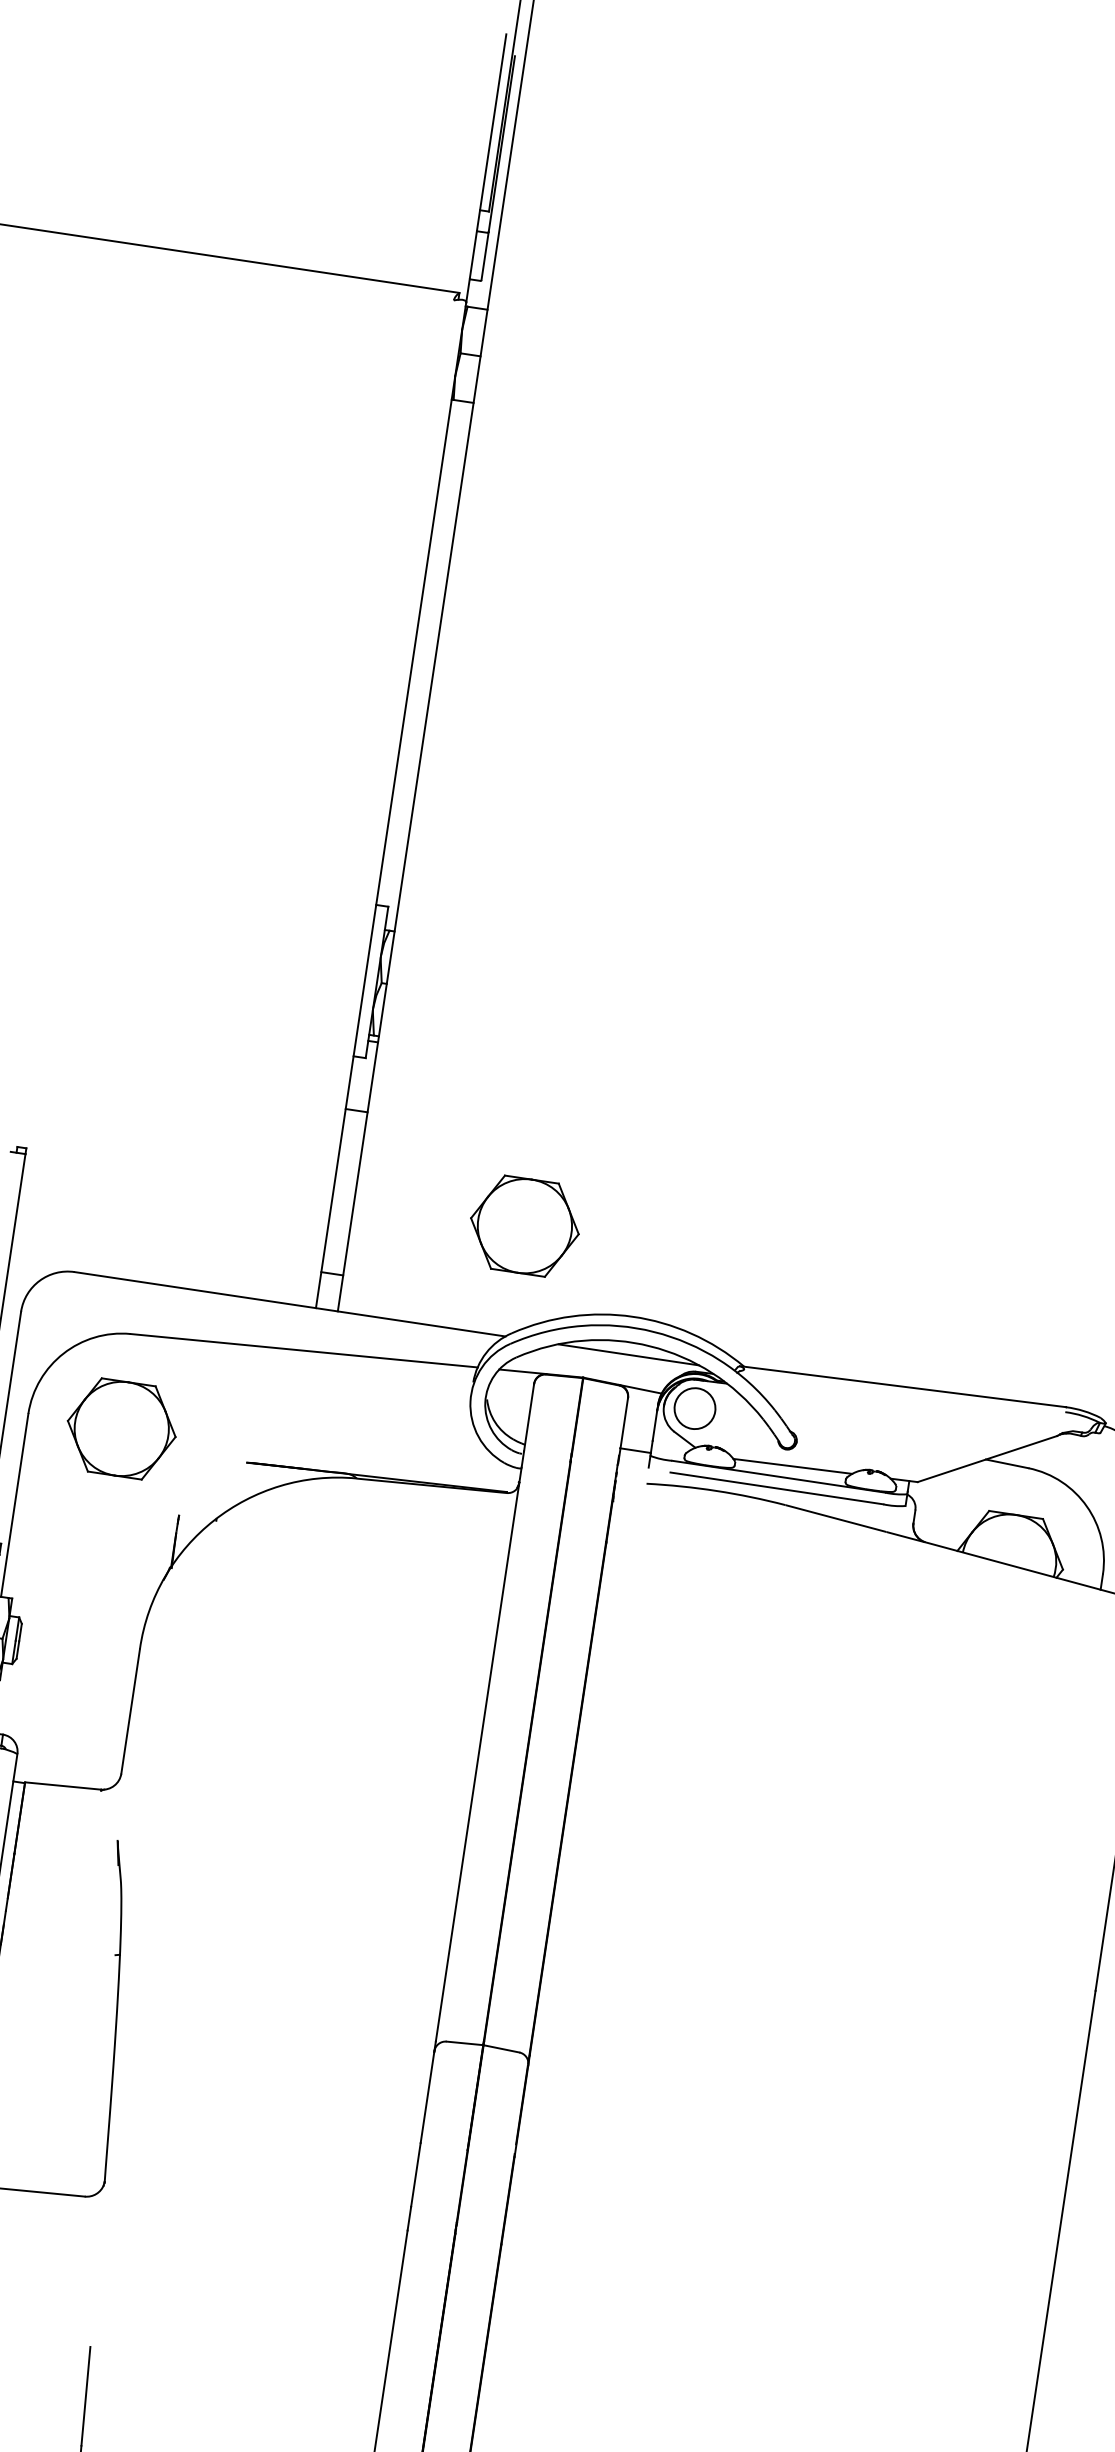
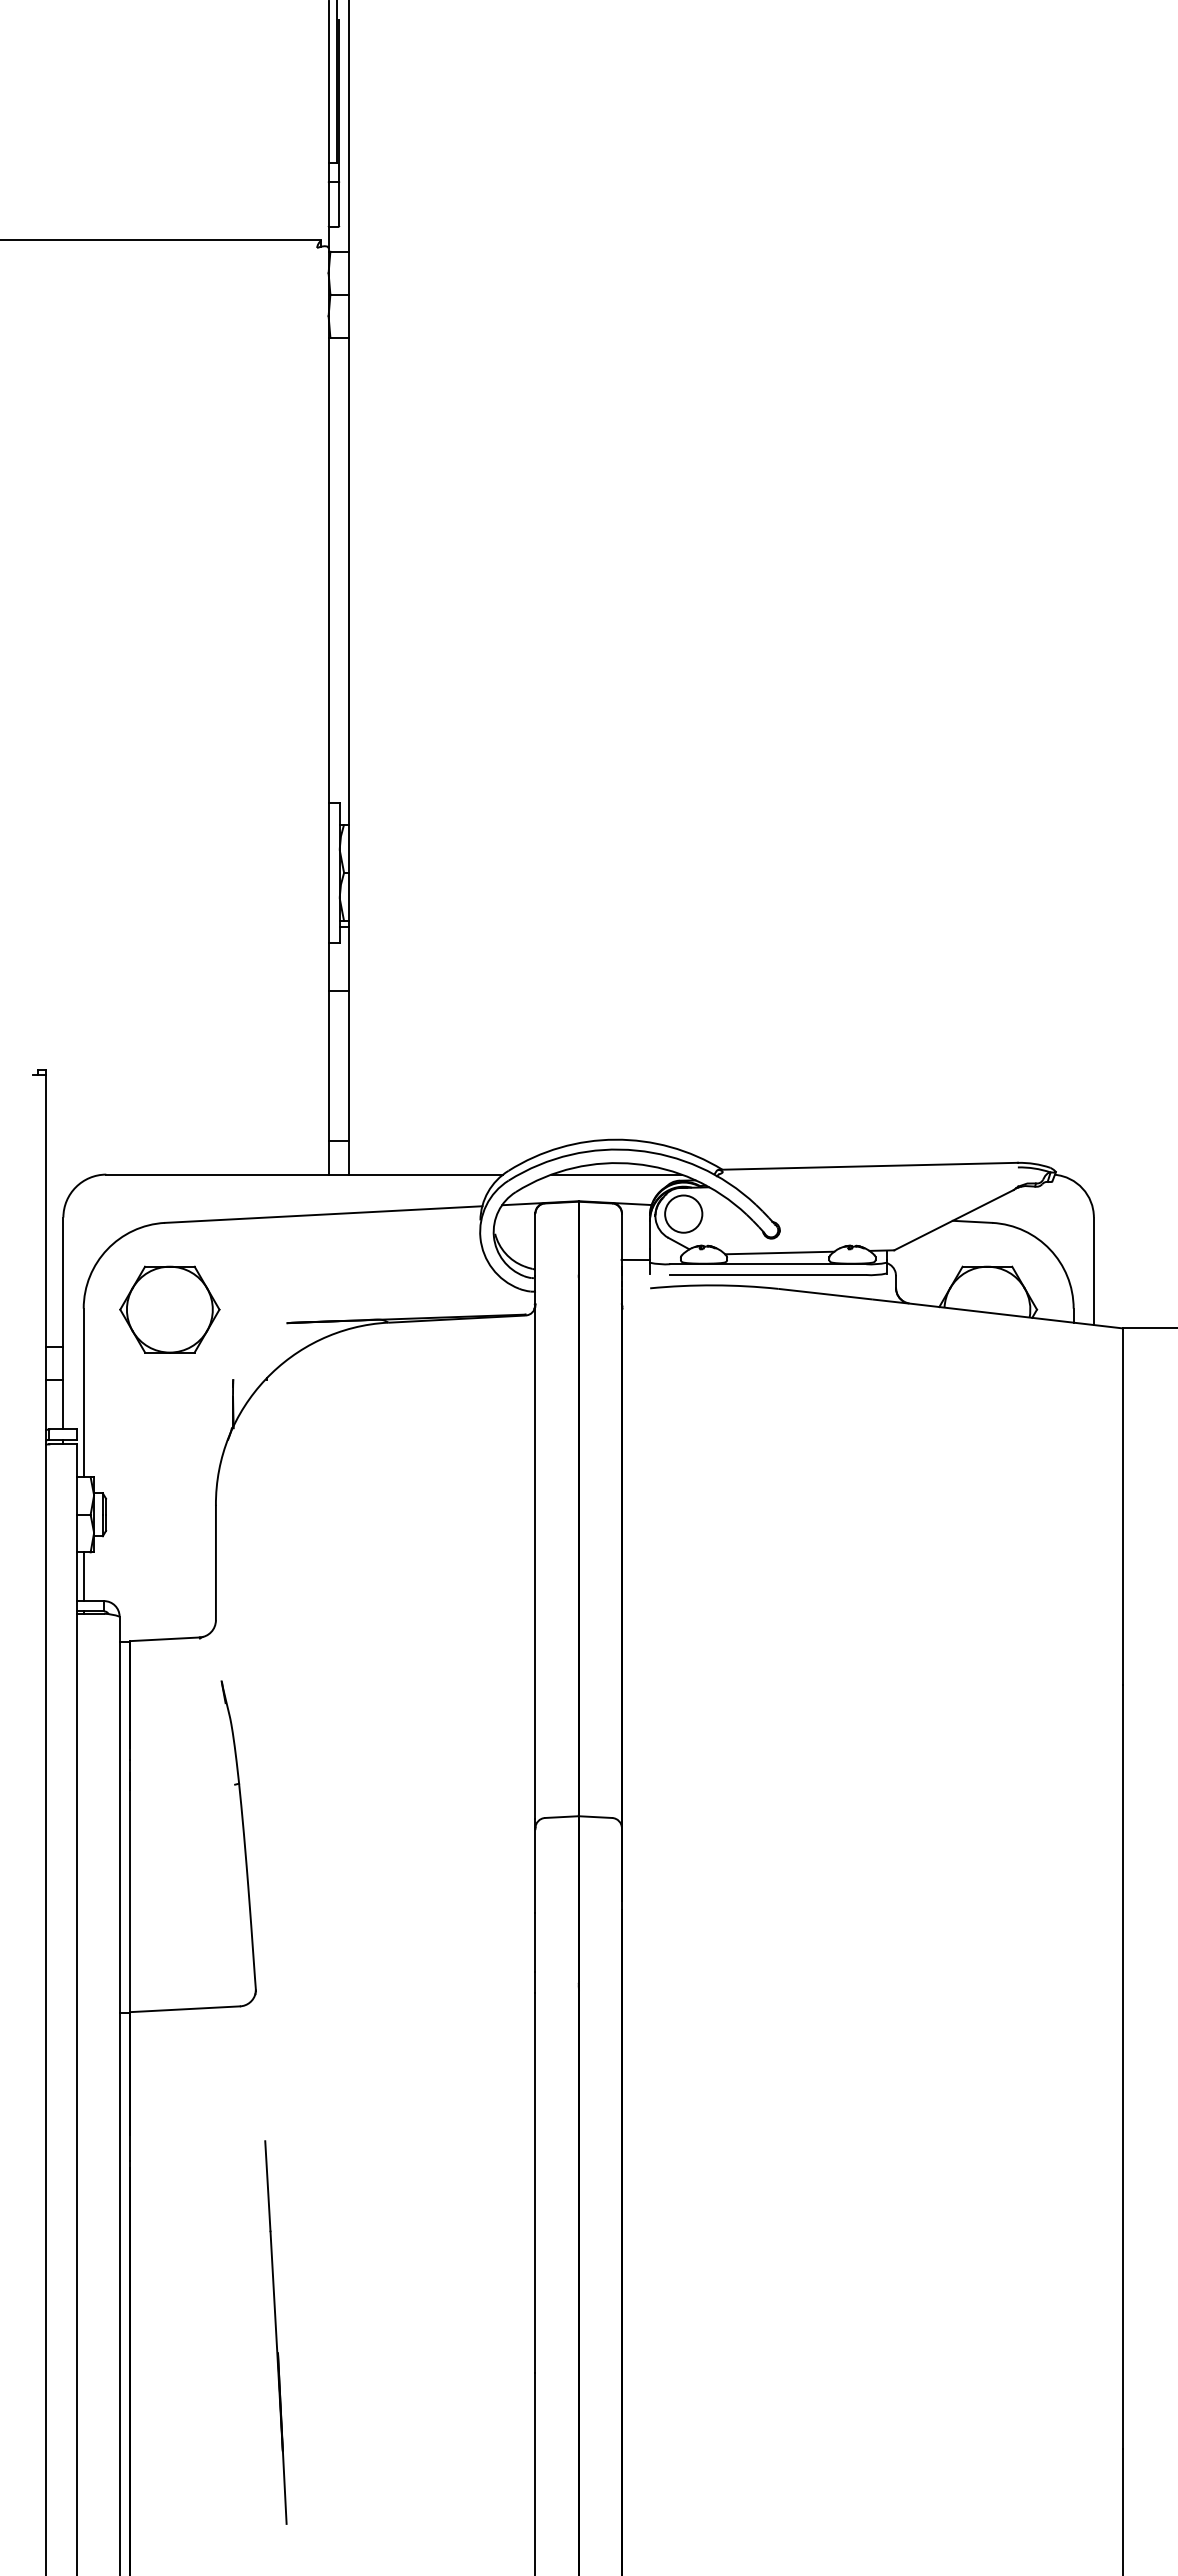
part: (524, 1225) -> (505, 1072), removed

